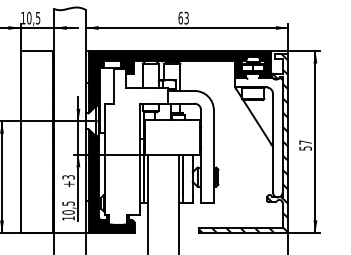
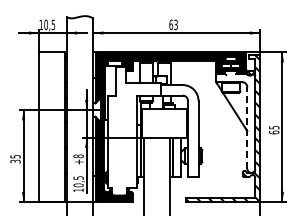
line: (273, 143) -> (247, 128), solid -> dashed
text: (305, 144) -> (274, 129), 57 -> 65
text: (68, 177) -> (78, 156), +3 -> +8

